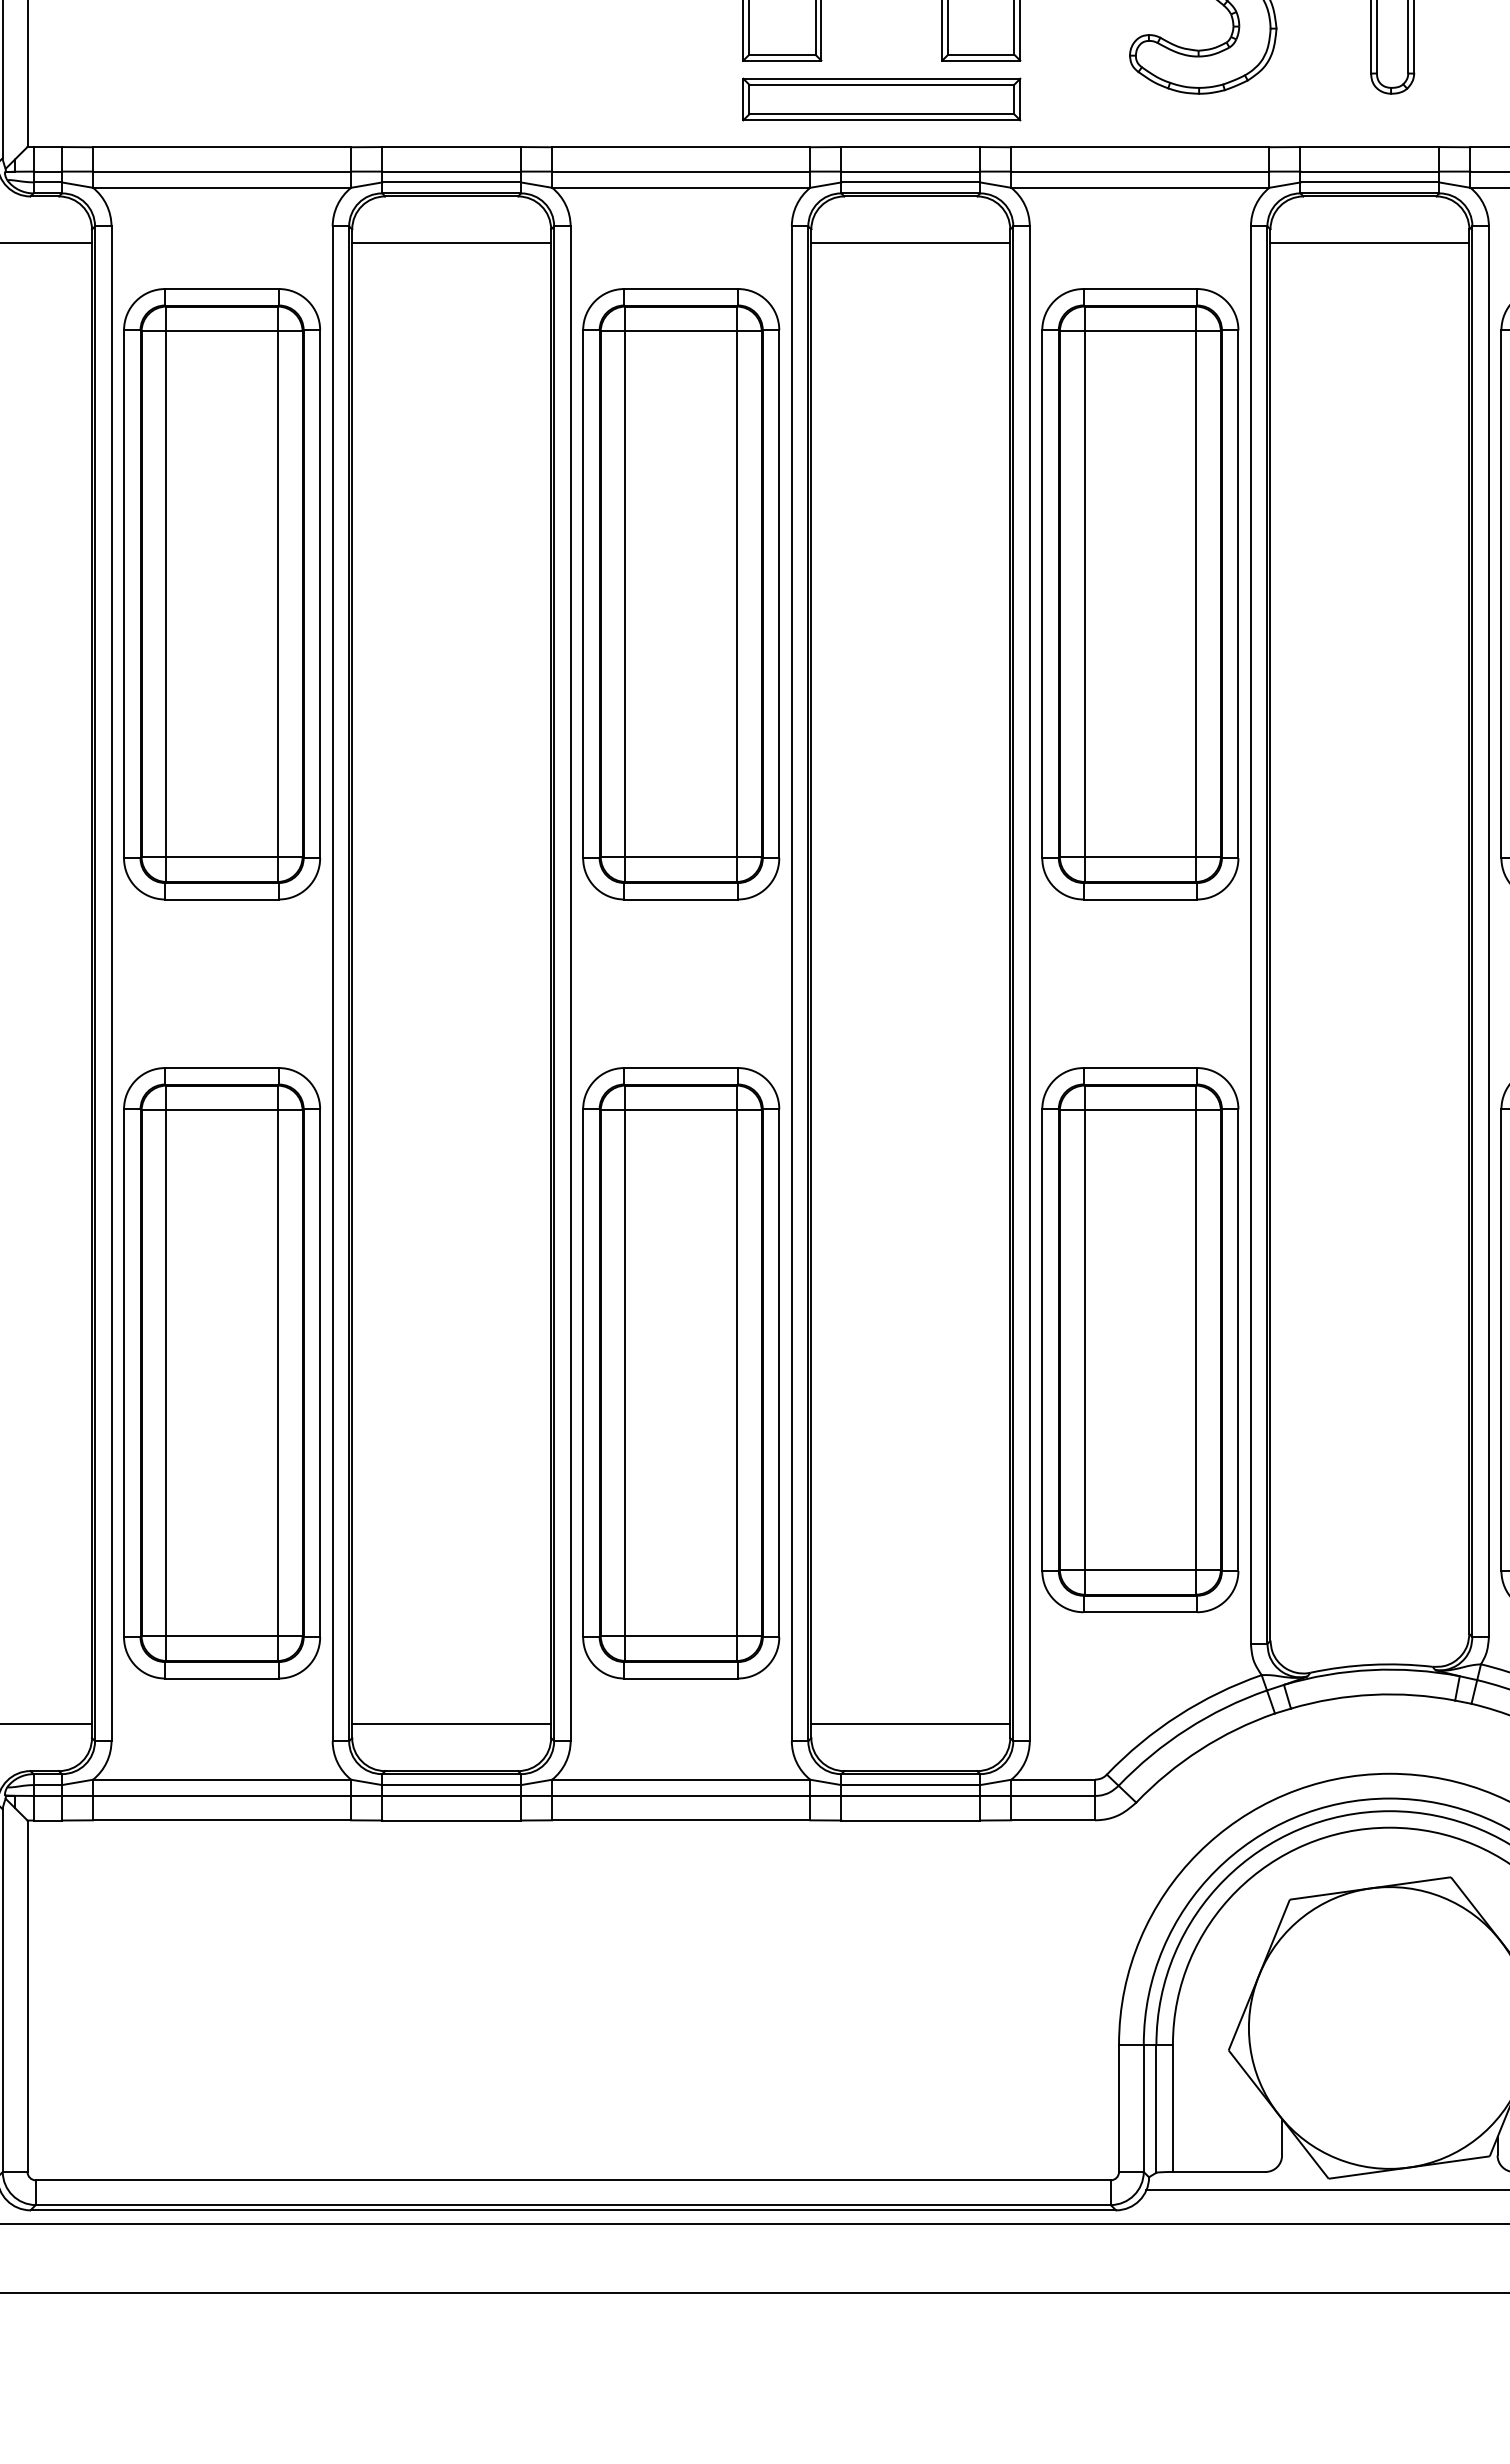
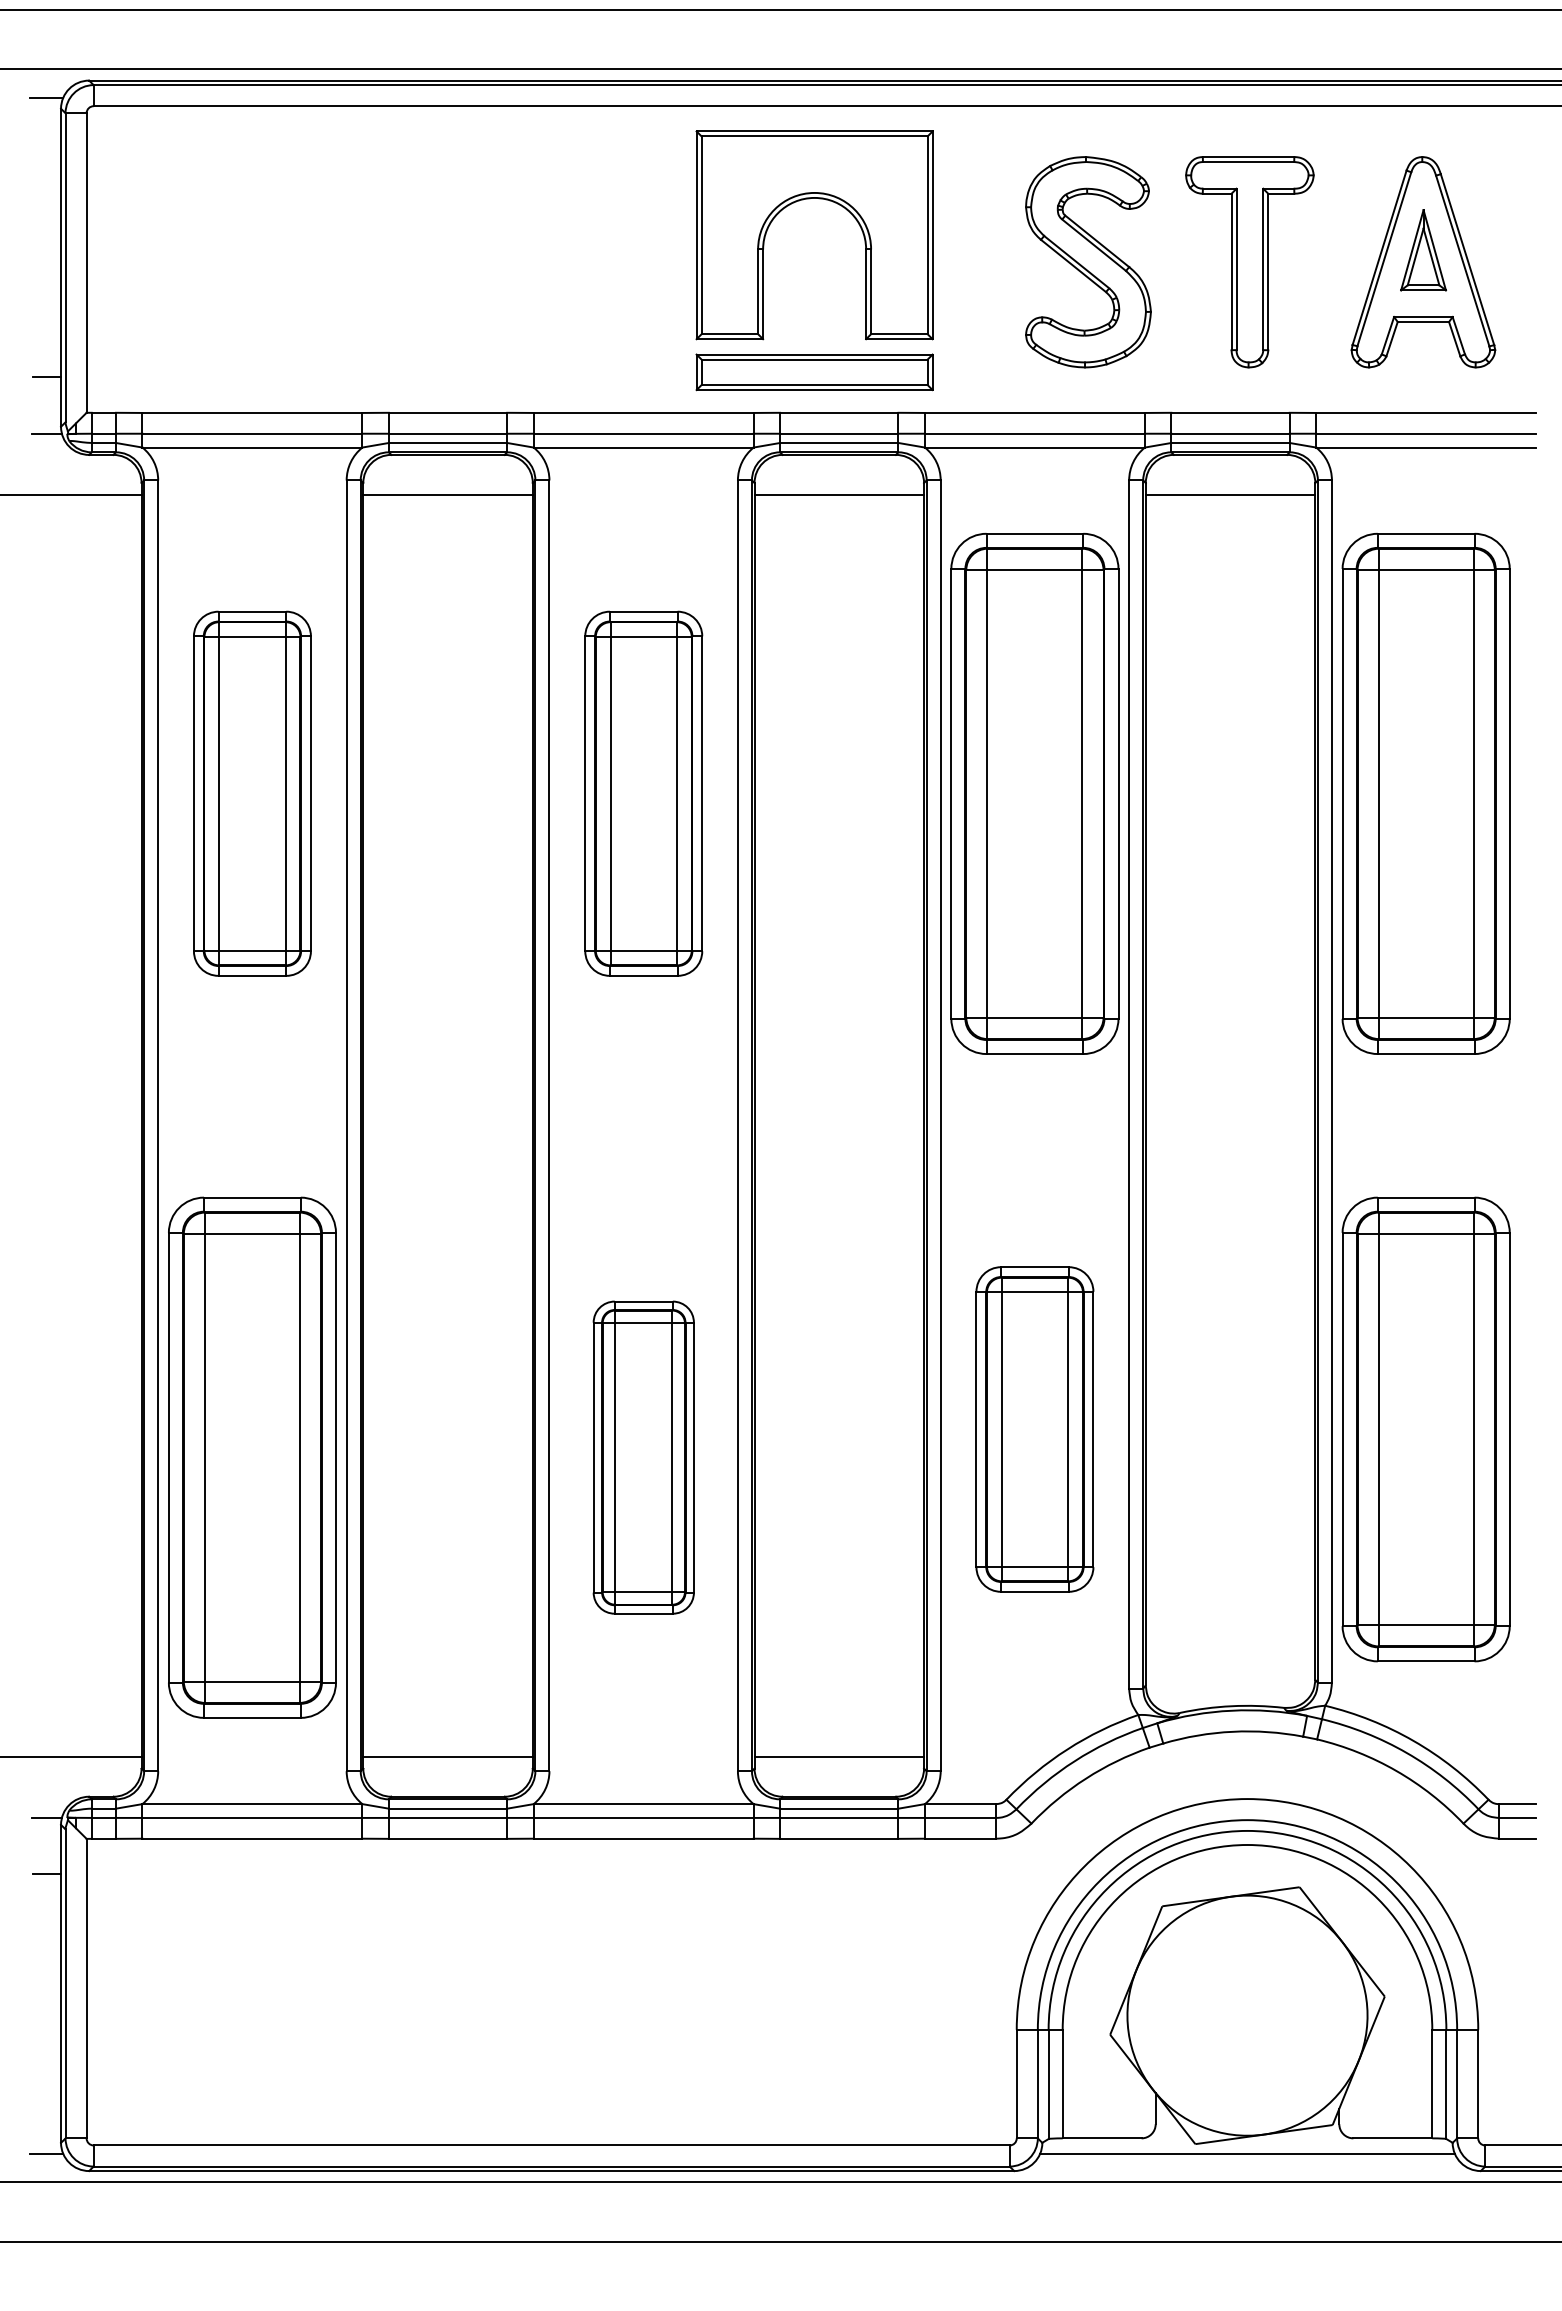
part: (222, 593) -> (252, 793), size x0.7
part: (681, 593) -> (643, 793), size x0.7
part: (1139, 1340) -> (1034, 1429), size x0.7
part: (681, 1372) -> (643, 1457), size x0.6

